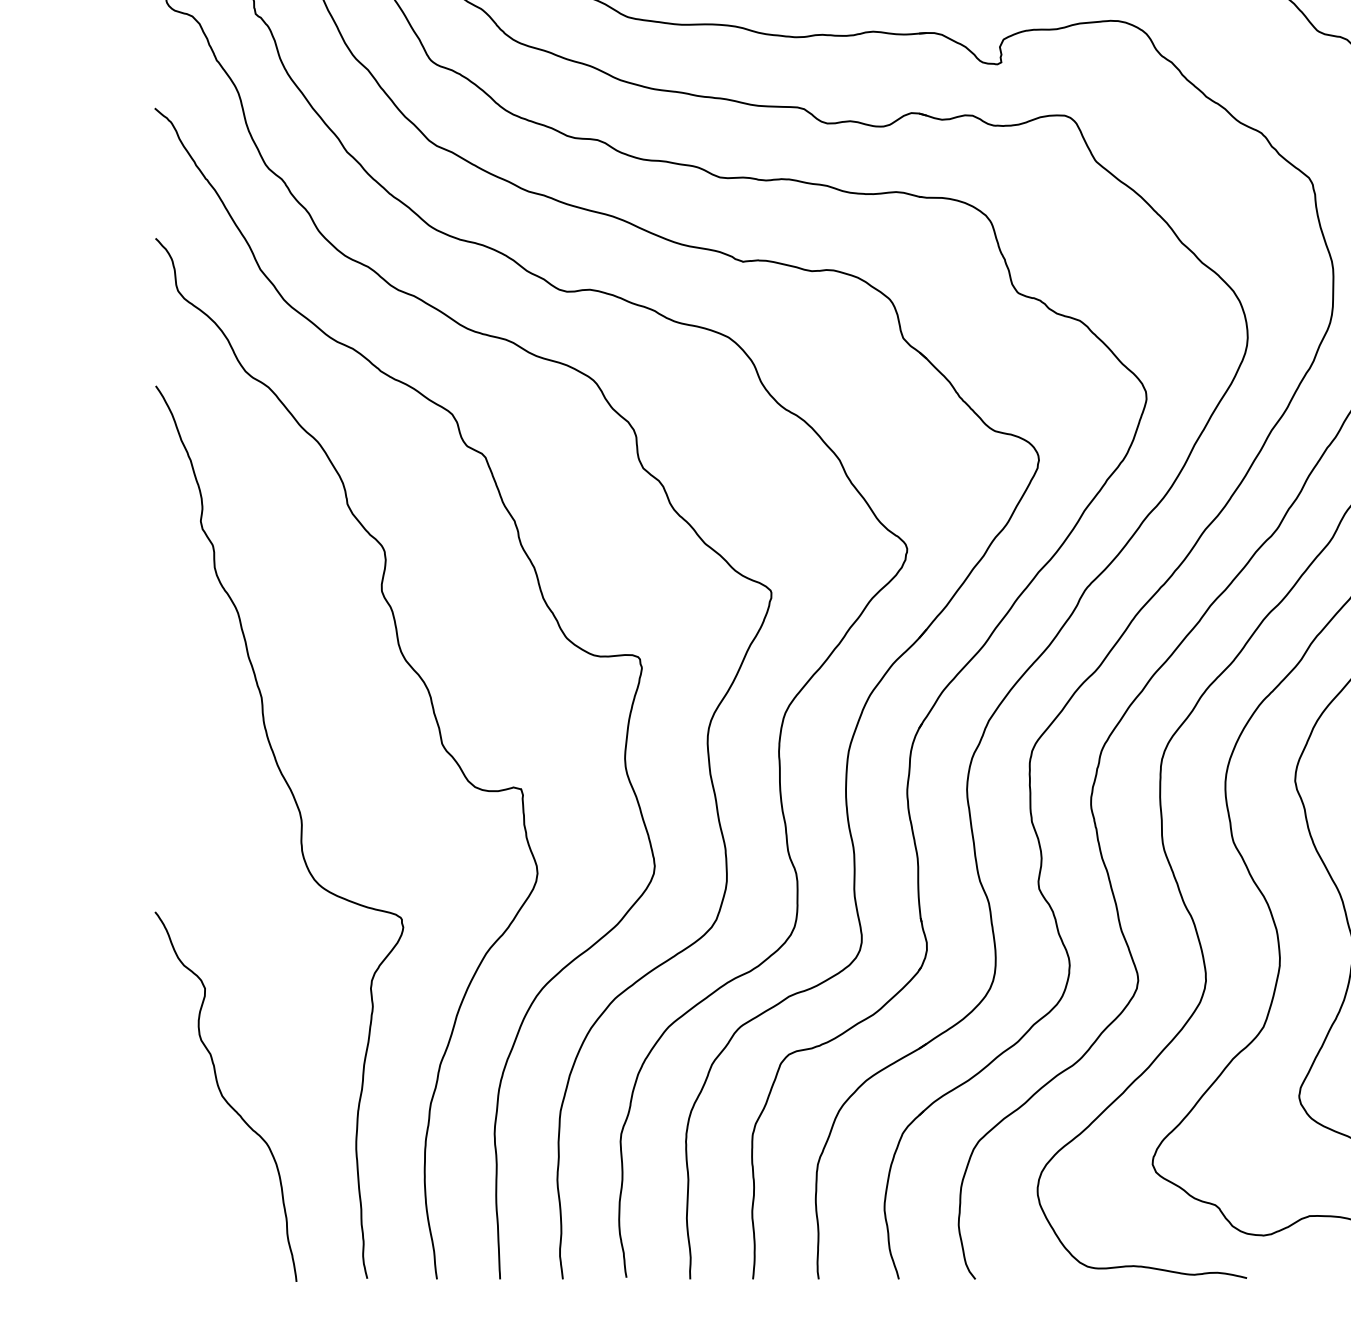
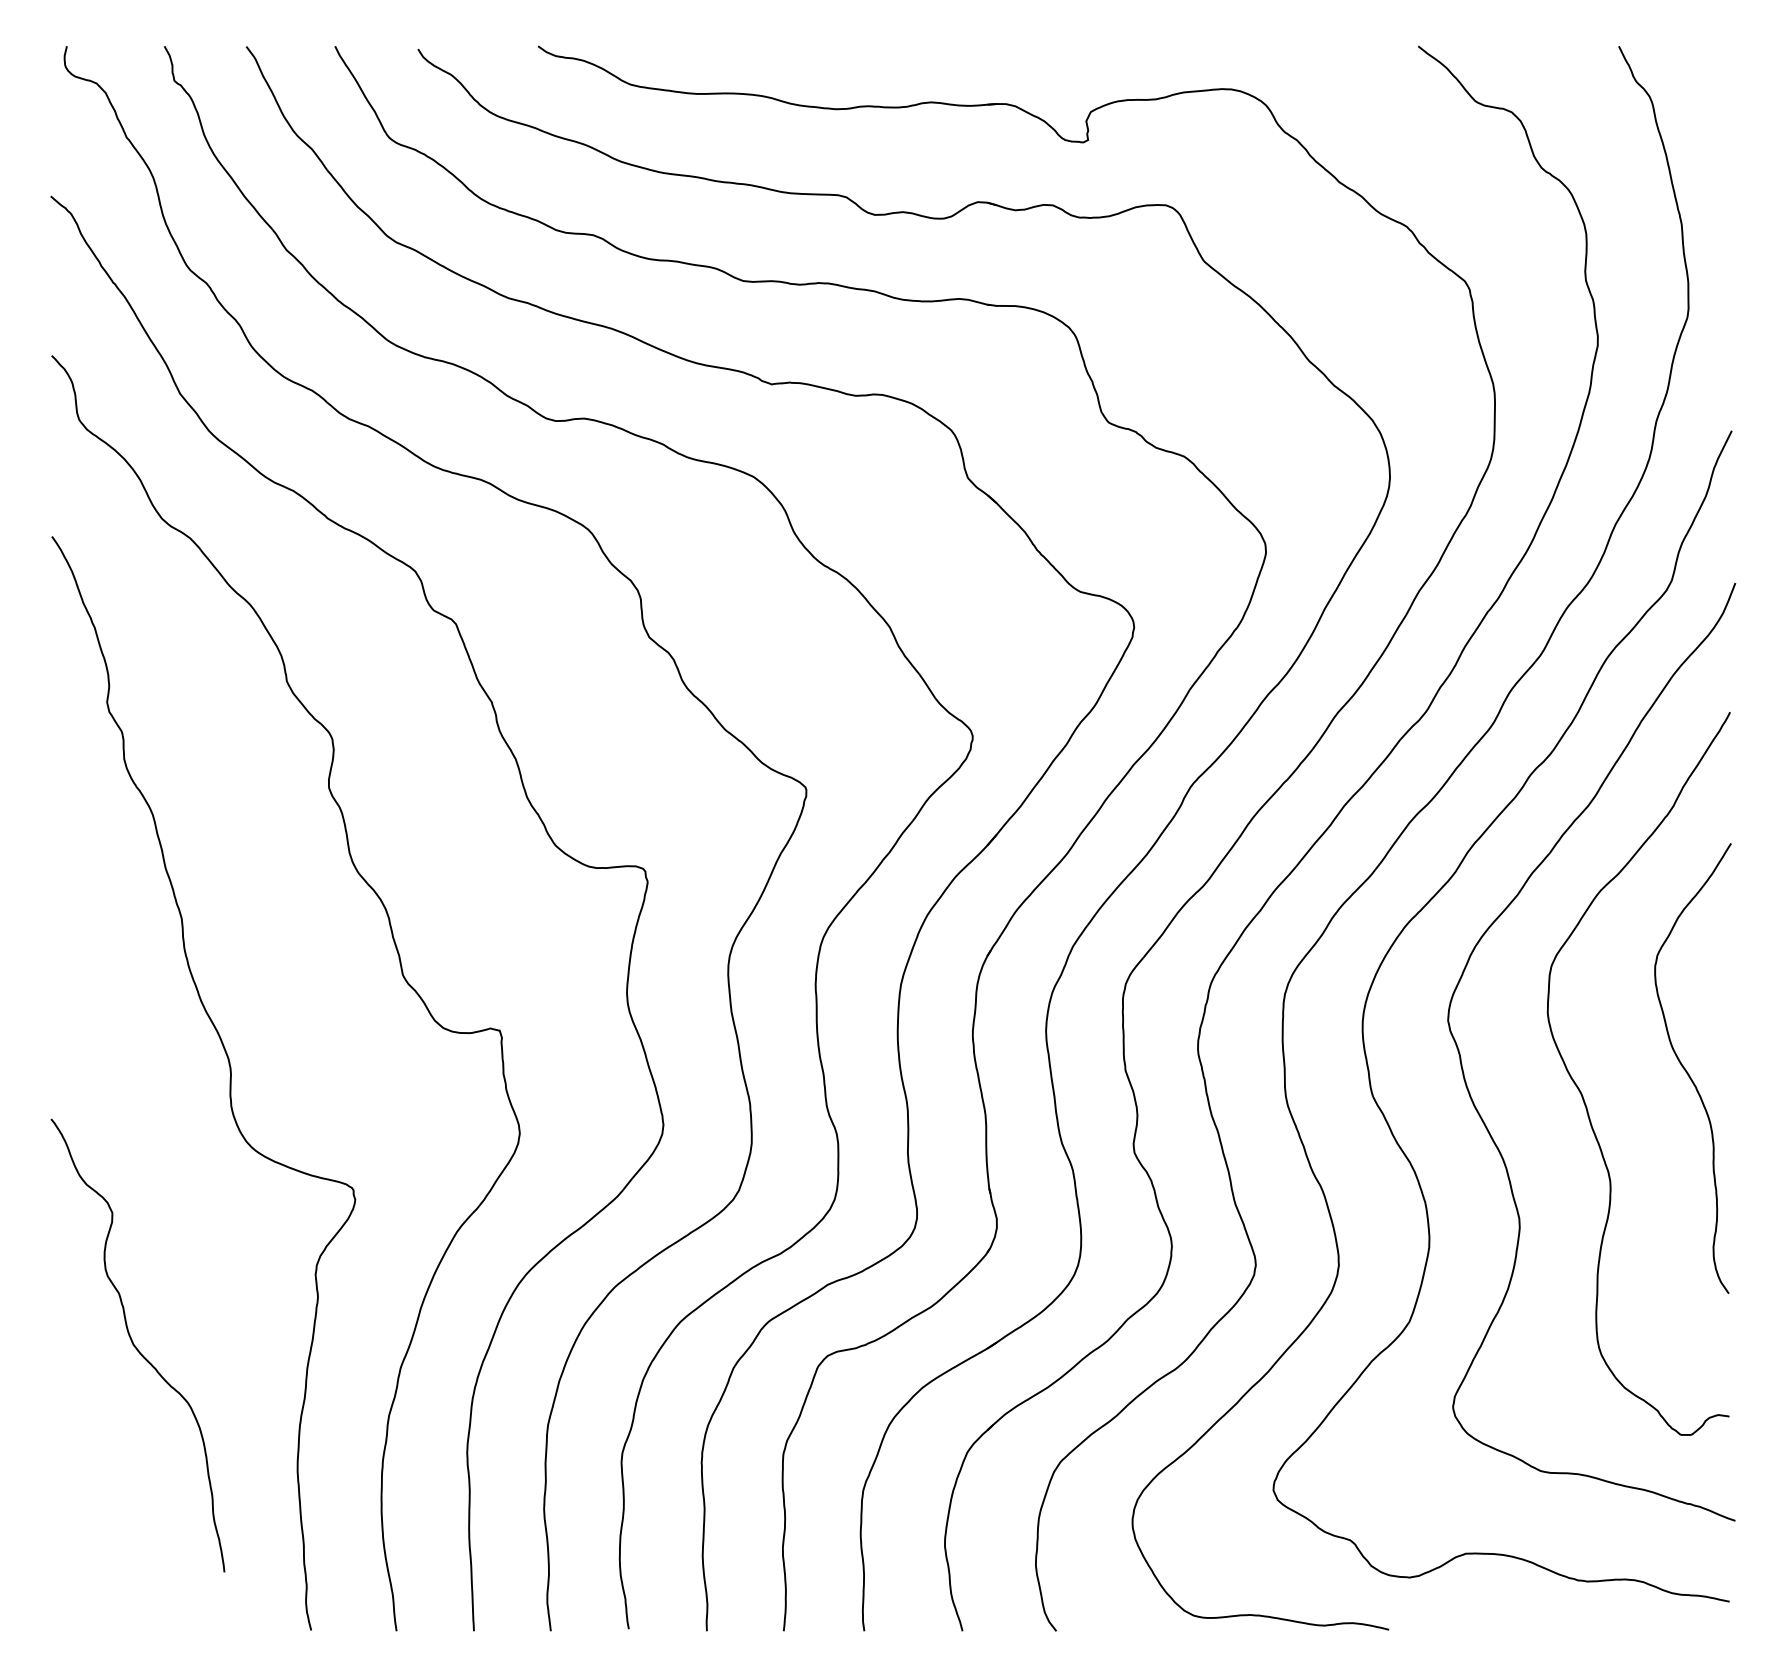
curve: (224, 1097) -> (136, 1346), moved

